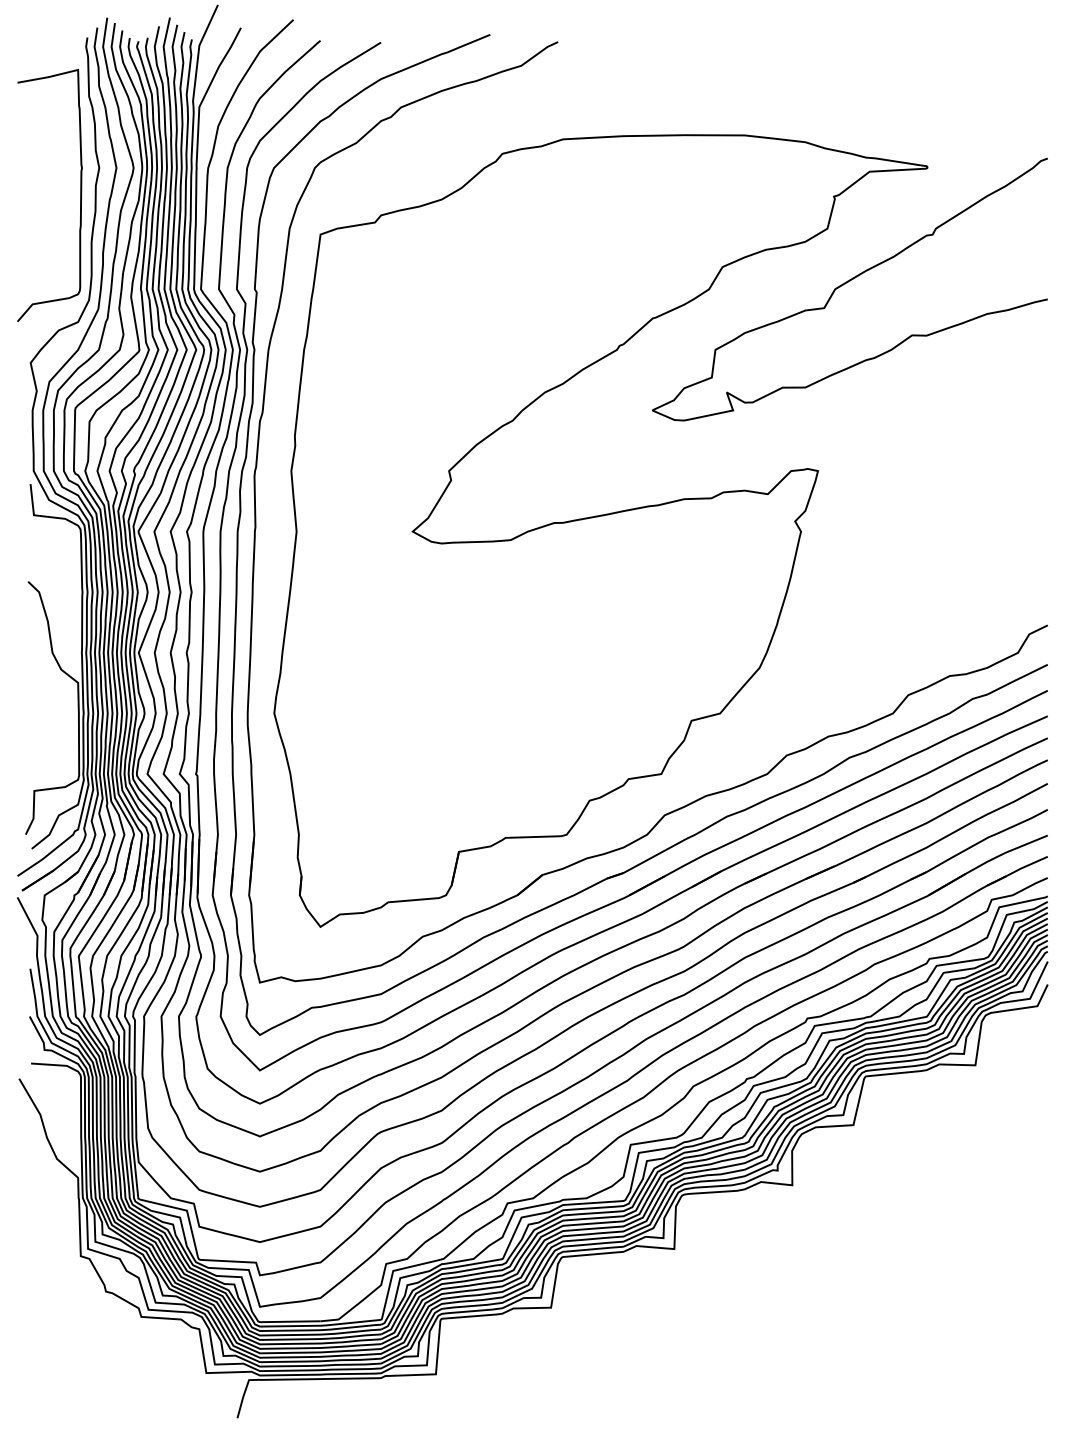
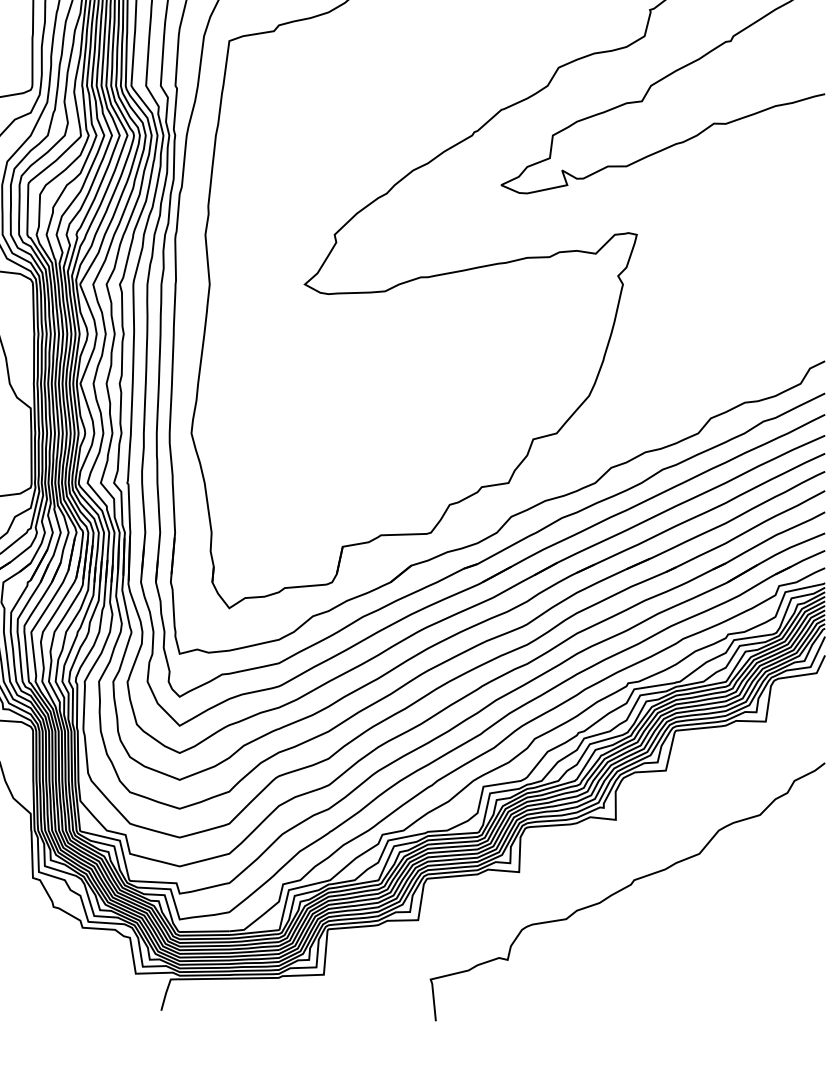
curve: (805, 1268) -> (626, 888), added

